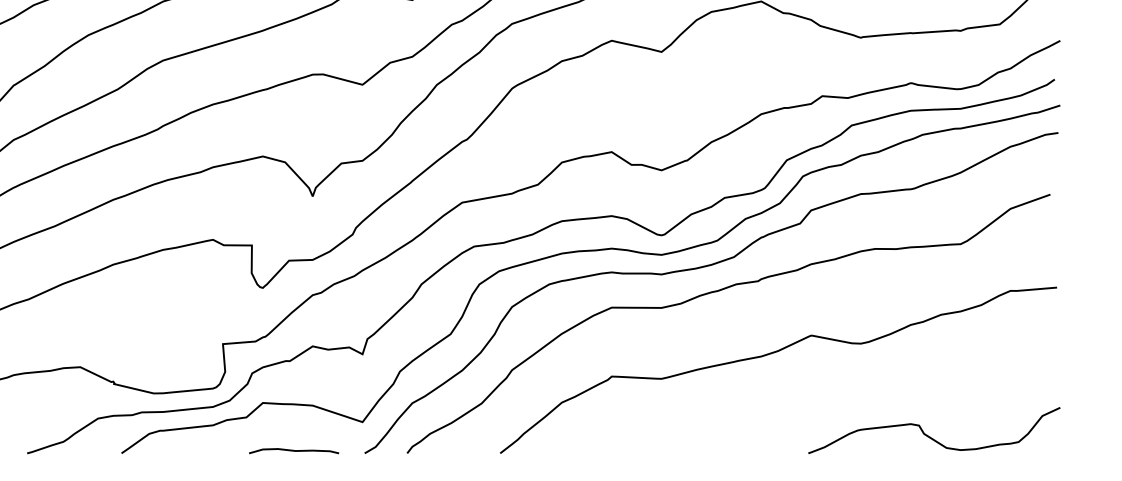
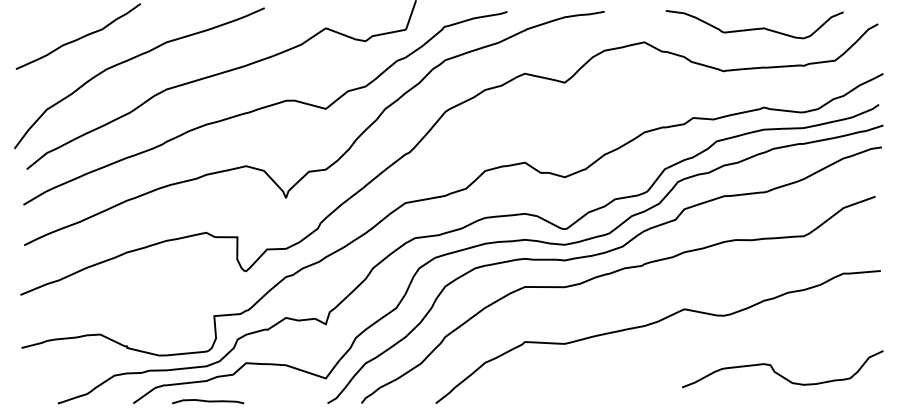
curve: (930, 435) -> (779, 373), moved
curve: (294, 450) -> (208, 401), moved

